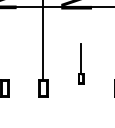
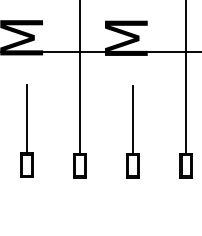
line: (5, 55) -> (27, 119), added
part: (81, 63) -> (132, 131), size x1.67

